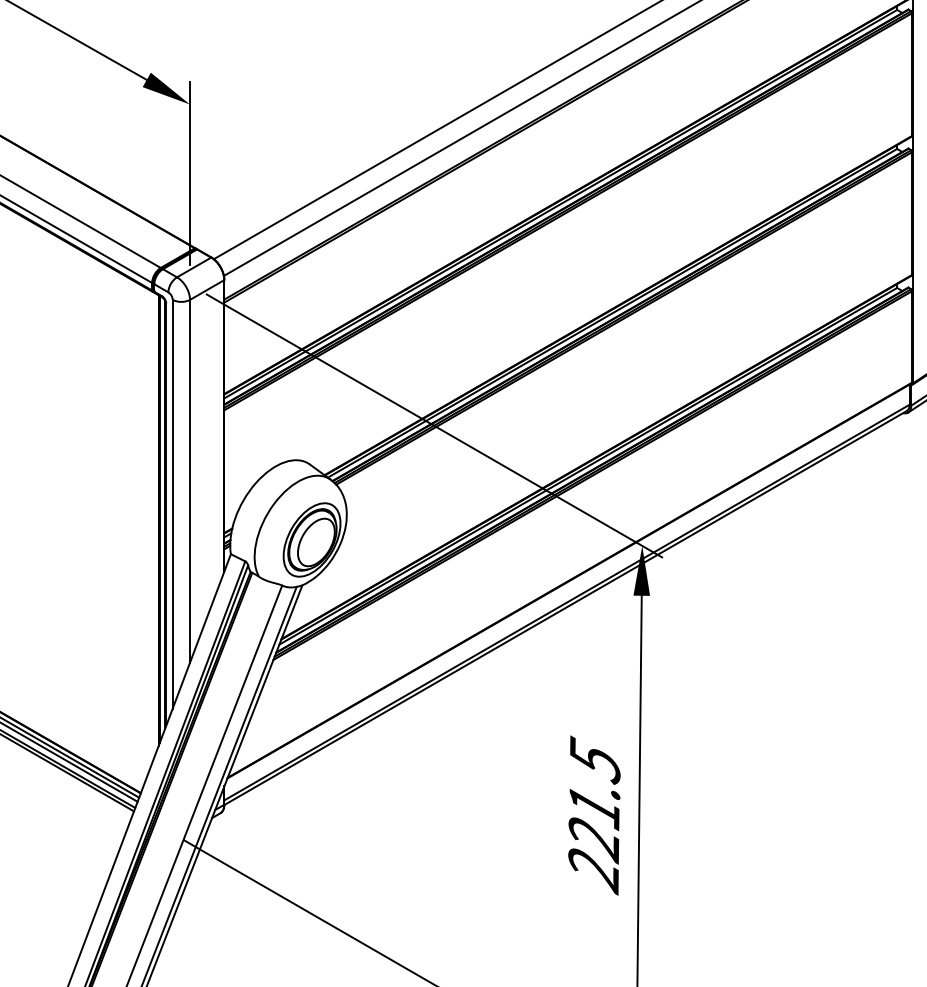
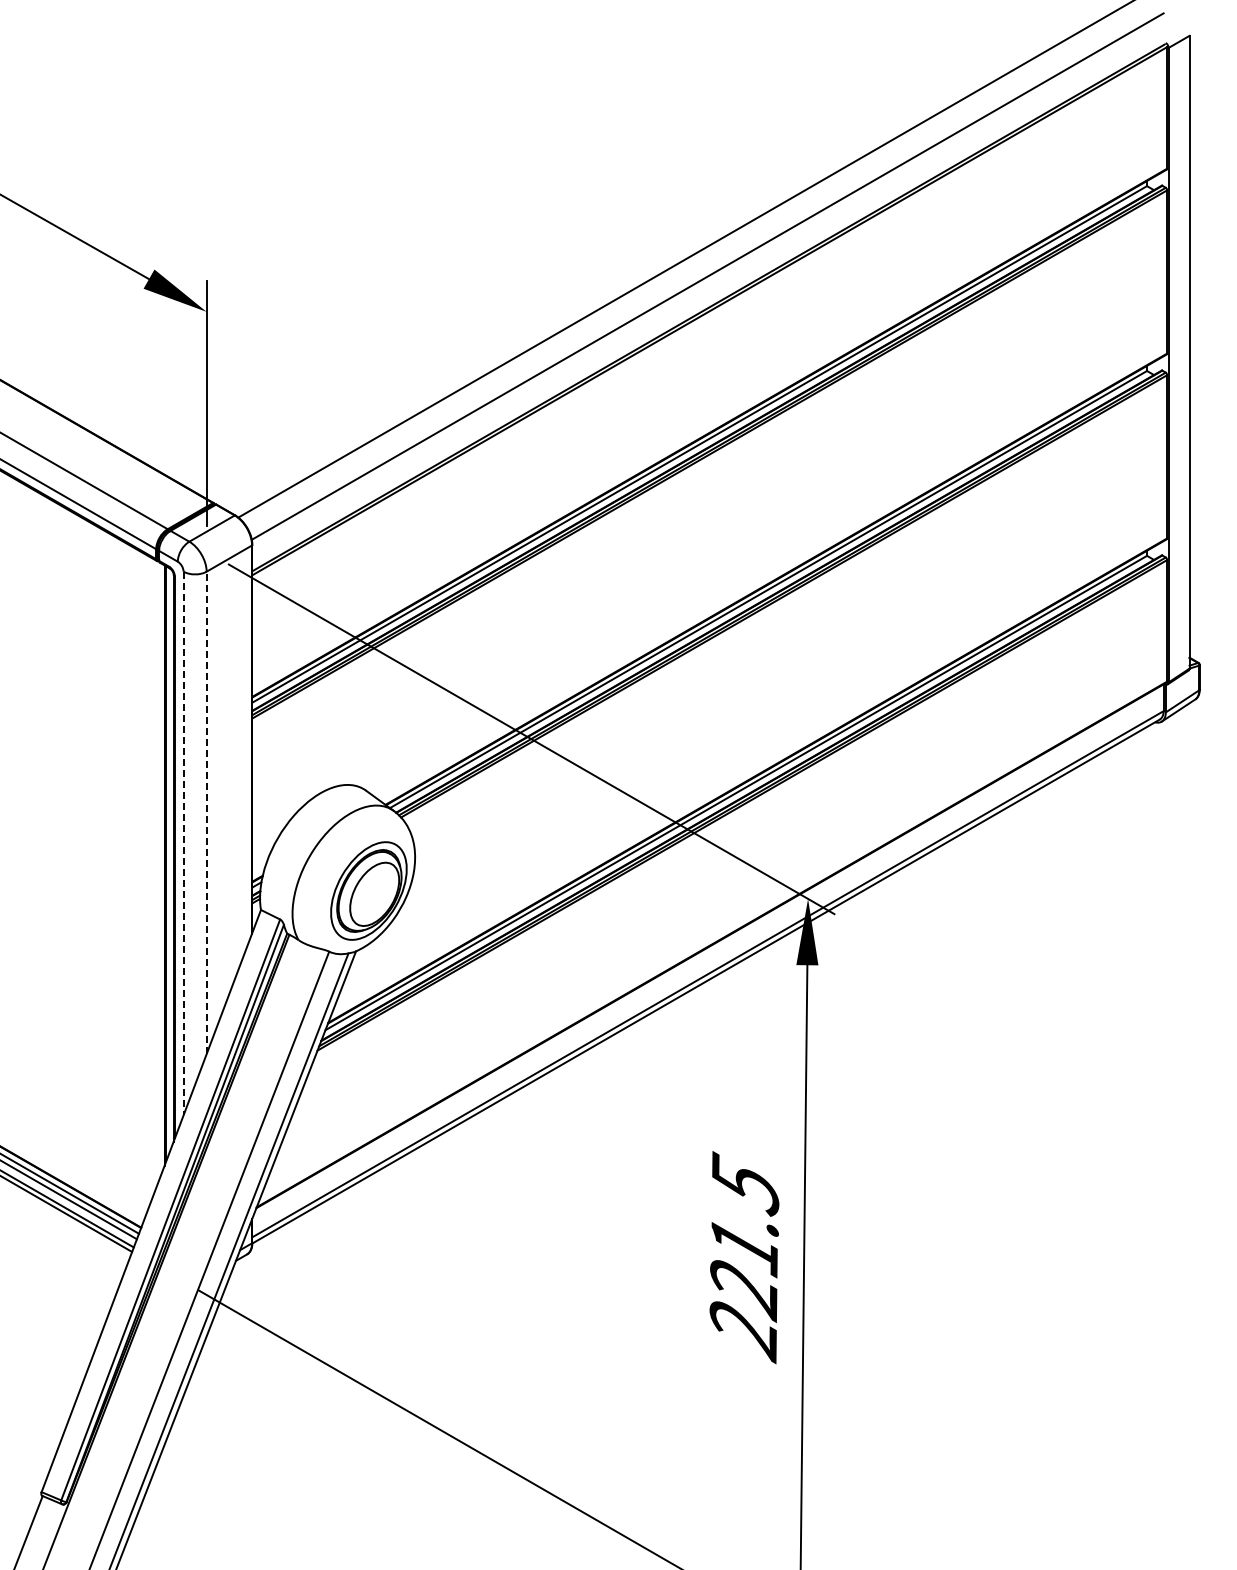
line: (189, 480) -> (206, 812), solid -> dashed
line: (172, 504) -> (183, 843), solid -> dashed

